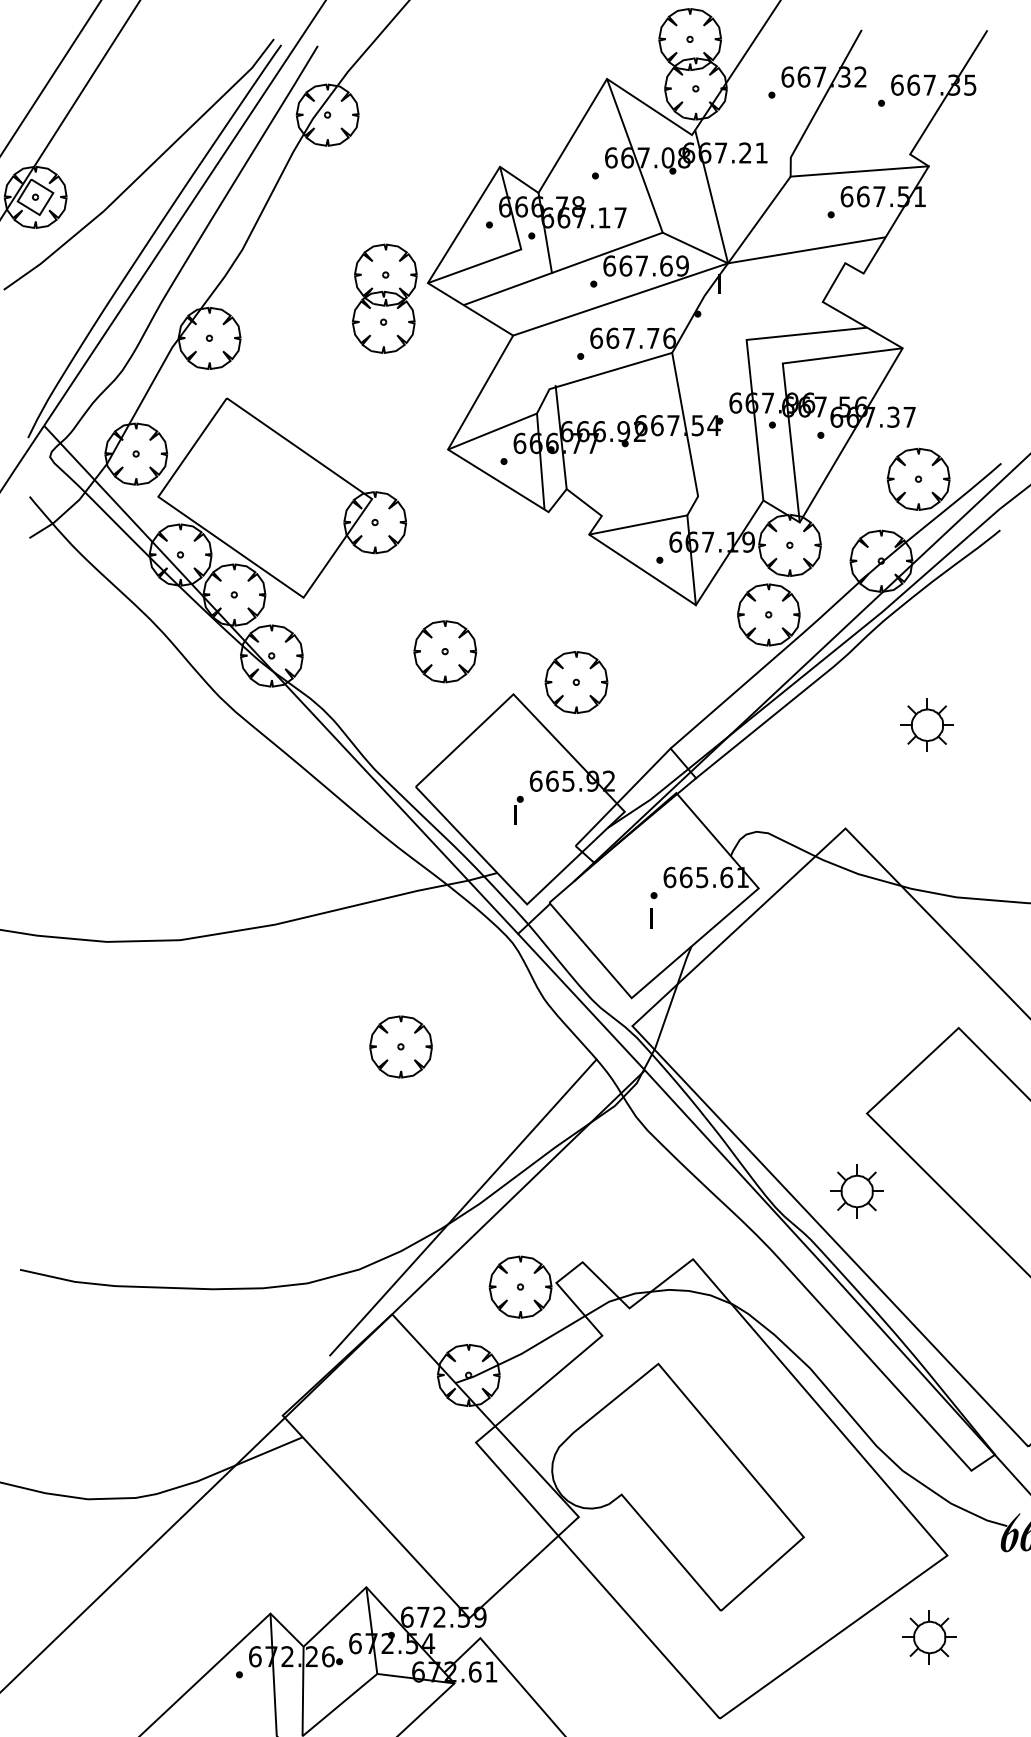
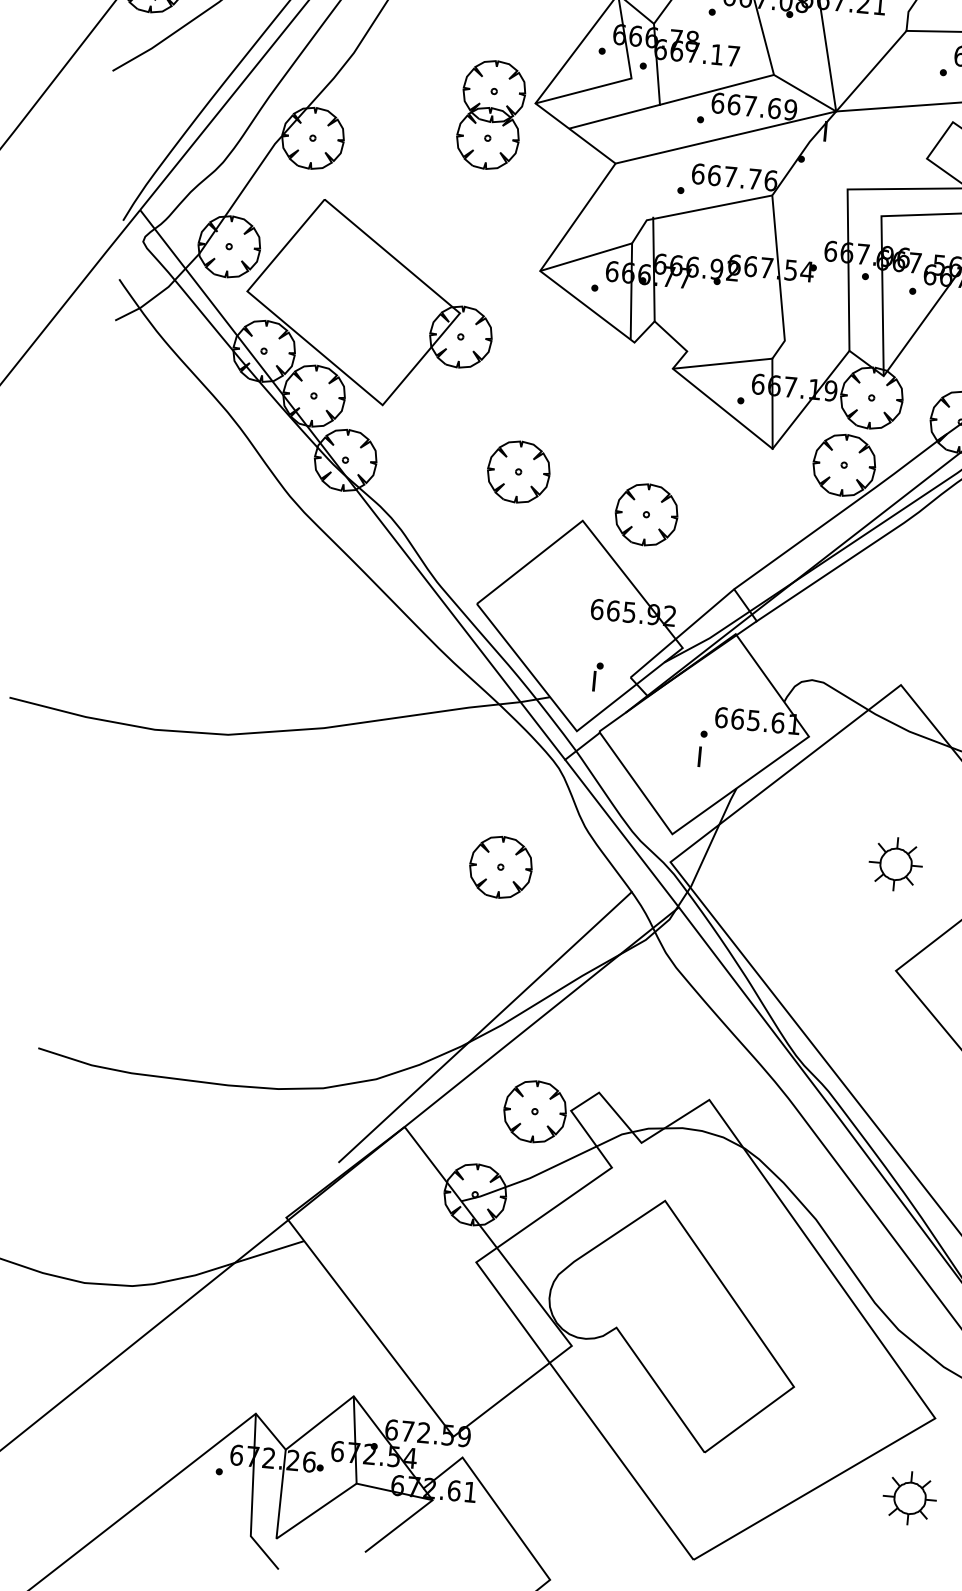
part: (518, 809) -> (597, 675), moved
part: (400, 1046) -> (500, 866), moved
part: (856, 1191) -> (895, 864), moved

